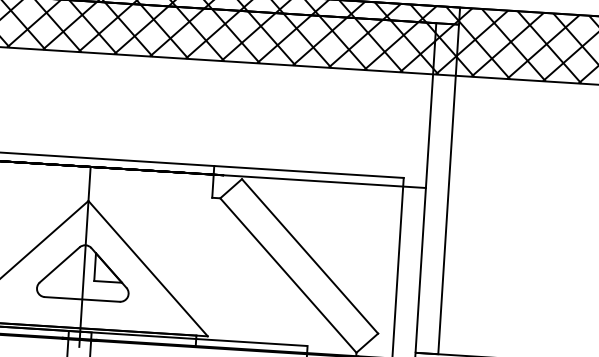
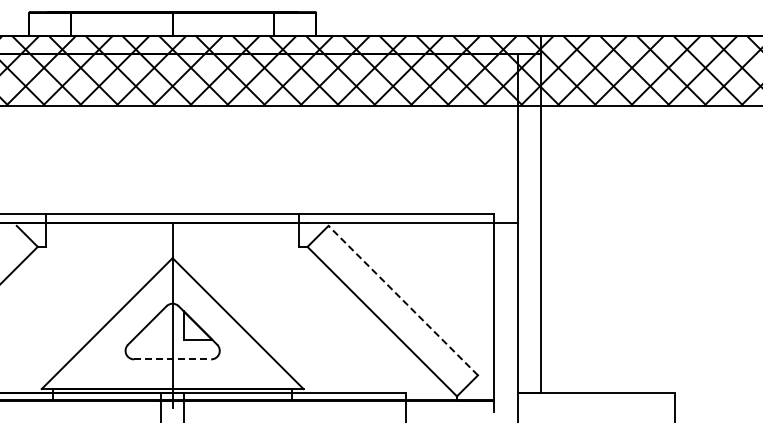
line: (310, 256) -> (403, 300), solid -> dashed
line: (82, 299) -> (172, 359), solid -> dashed

